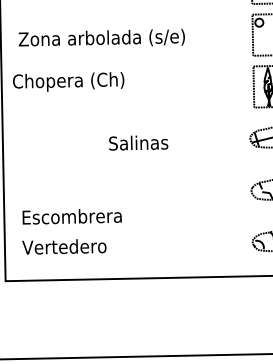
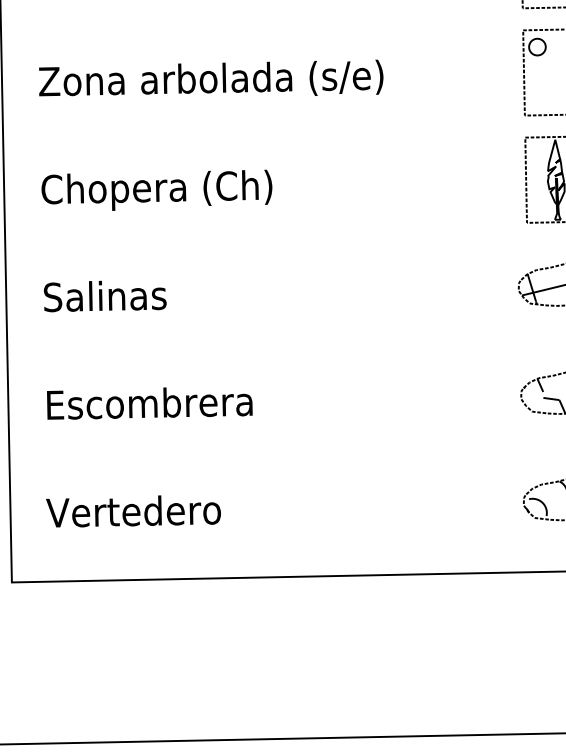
text: (68, 81) -> (156, 189), moved
text: (138, 142) -> (104, 295), moved
text: (71, 216) -> (148, 402), moved

